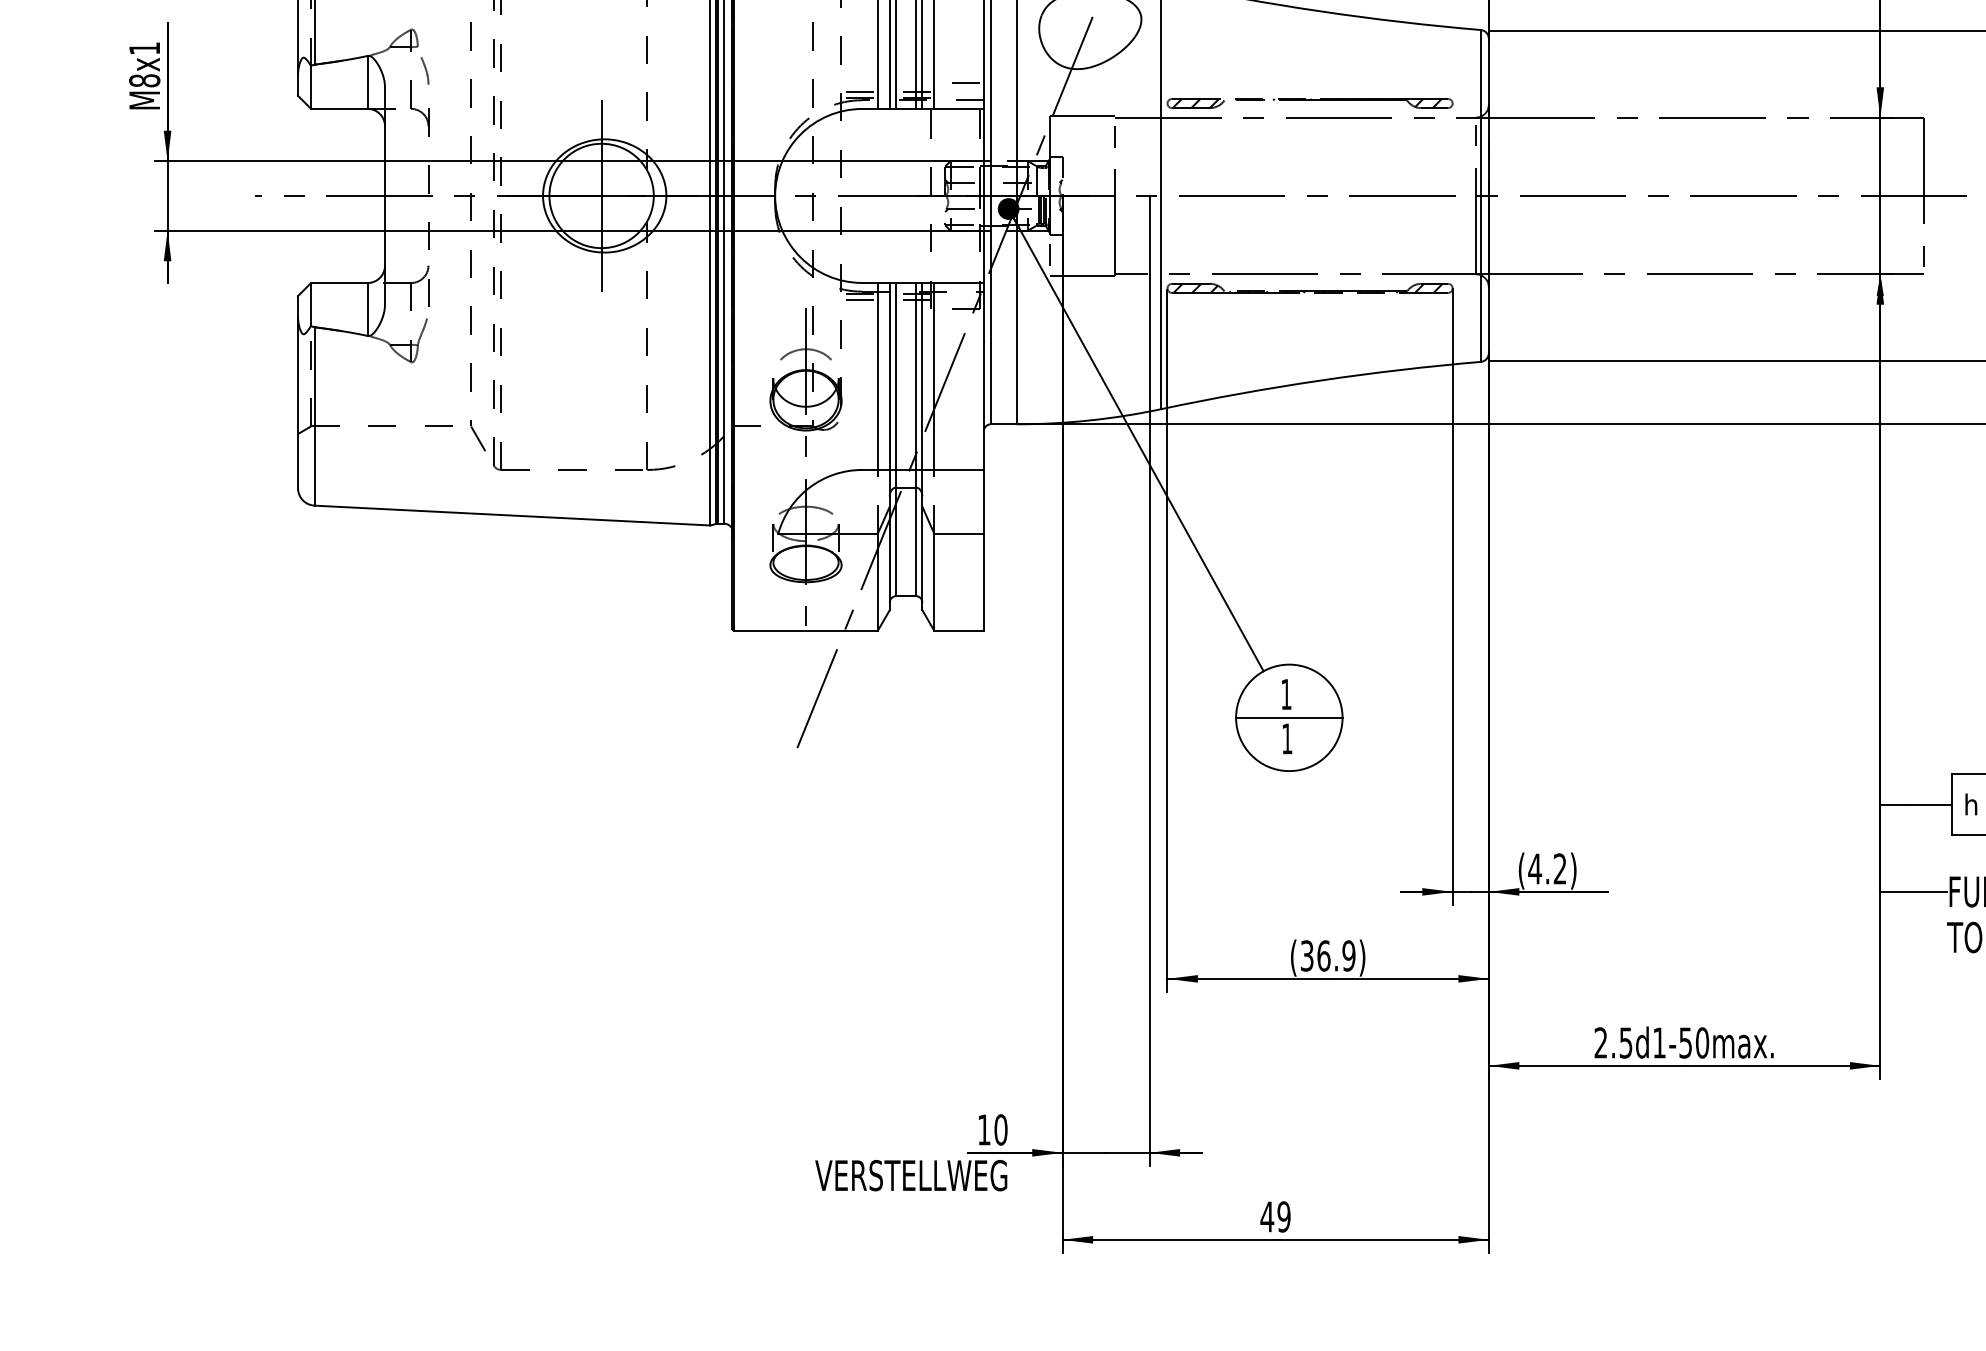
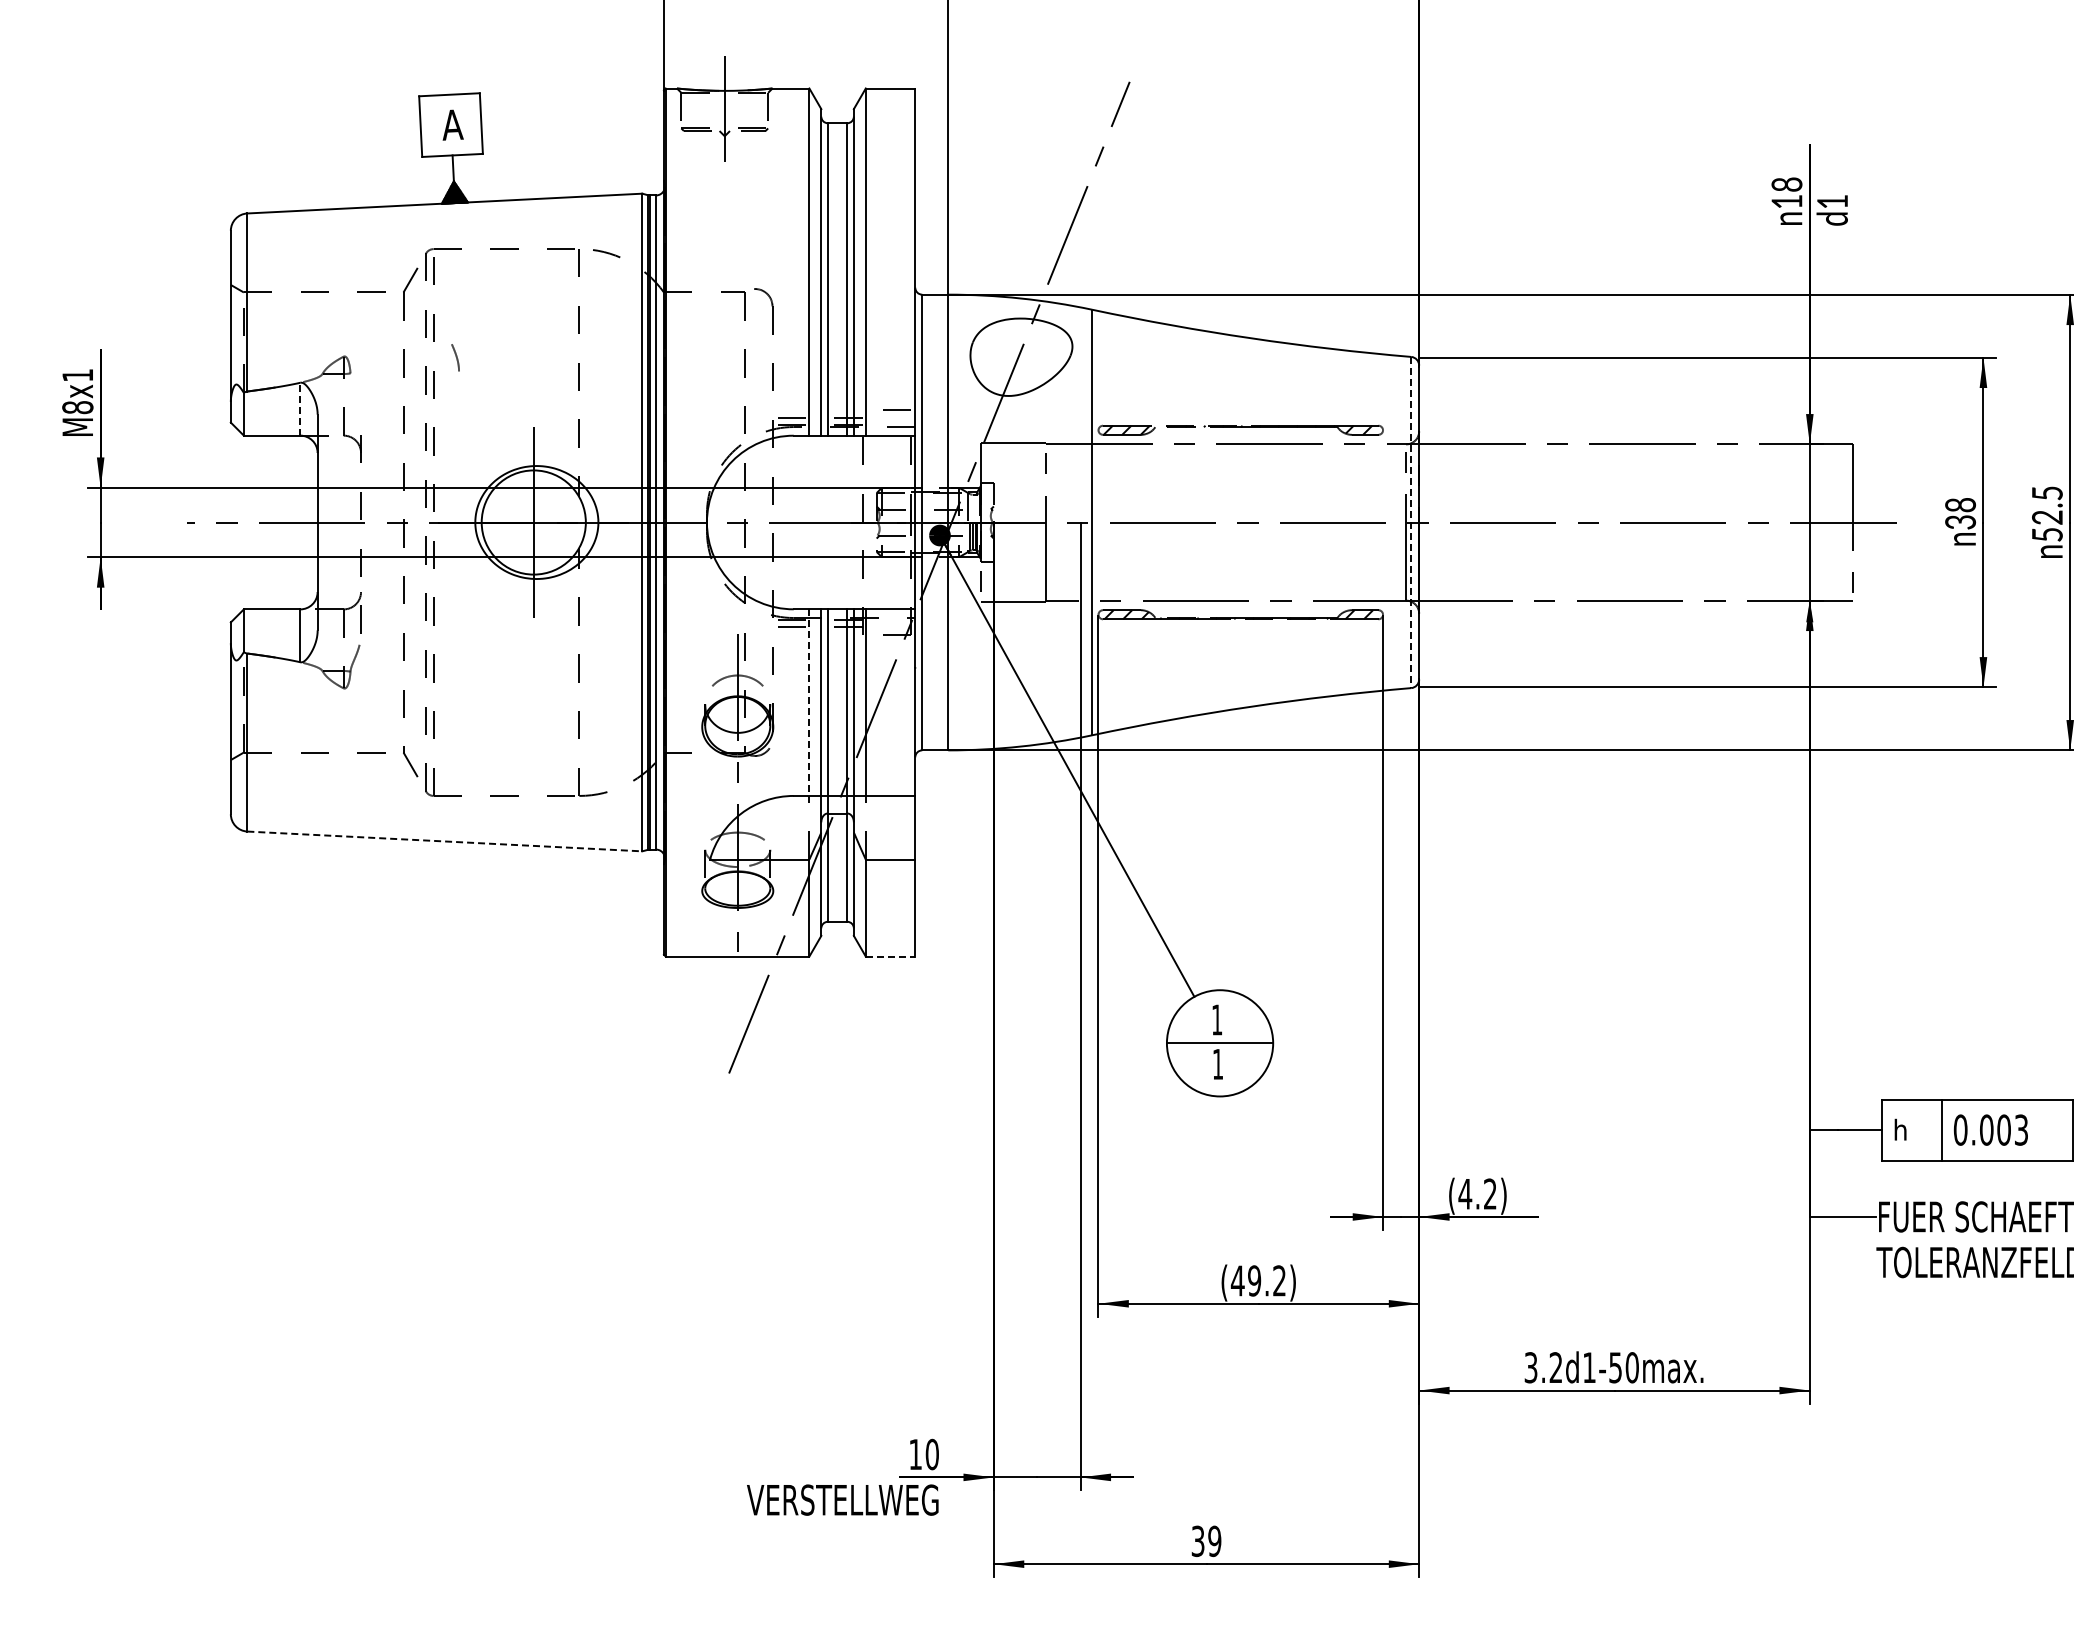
curve: (424, 69) -> (455, 356), moved
line: (367, 81) -> (300, 408), solid -> dashed
line: (1481, 195) -> (1411, 522), solid -> dashed
line: (877, 377) -> (809, 703), solid -> dashed
line: (512, 515) -> (444, 841), solid -> dashed
line: (959, 630) -> (890, 956), solid -> dashed
text: (1327, 955) -> (1258, 1280), (36.9) -> (49.2)
text: (1613, 1042) -> (1543, 1367), 2.5d1-50max. -> 3.2d1-50max.
text: (1266, 1217) -> (1197, 1541), 49 -> 39

